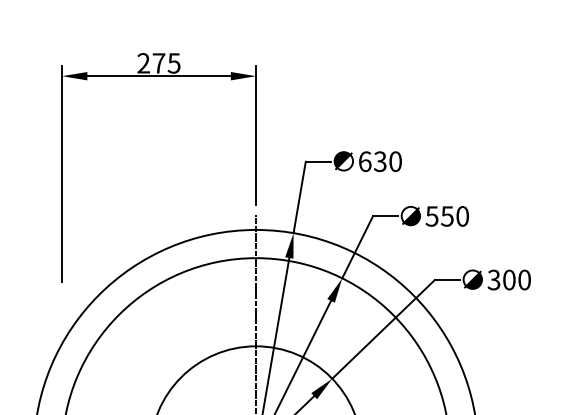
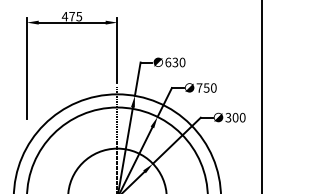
text: (142, 63) -> (64, 16), 275 -> 475
text: (432, 215) -> (199, 87), 550 -> 750

